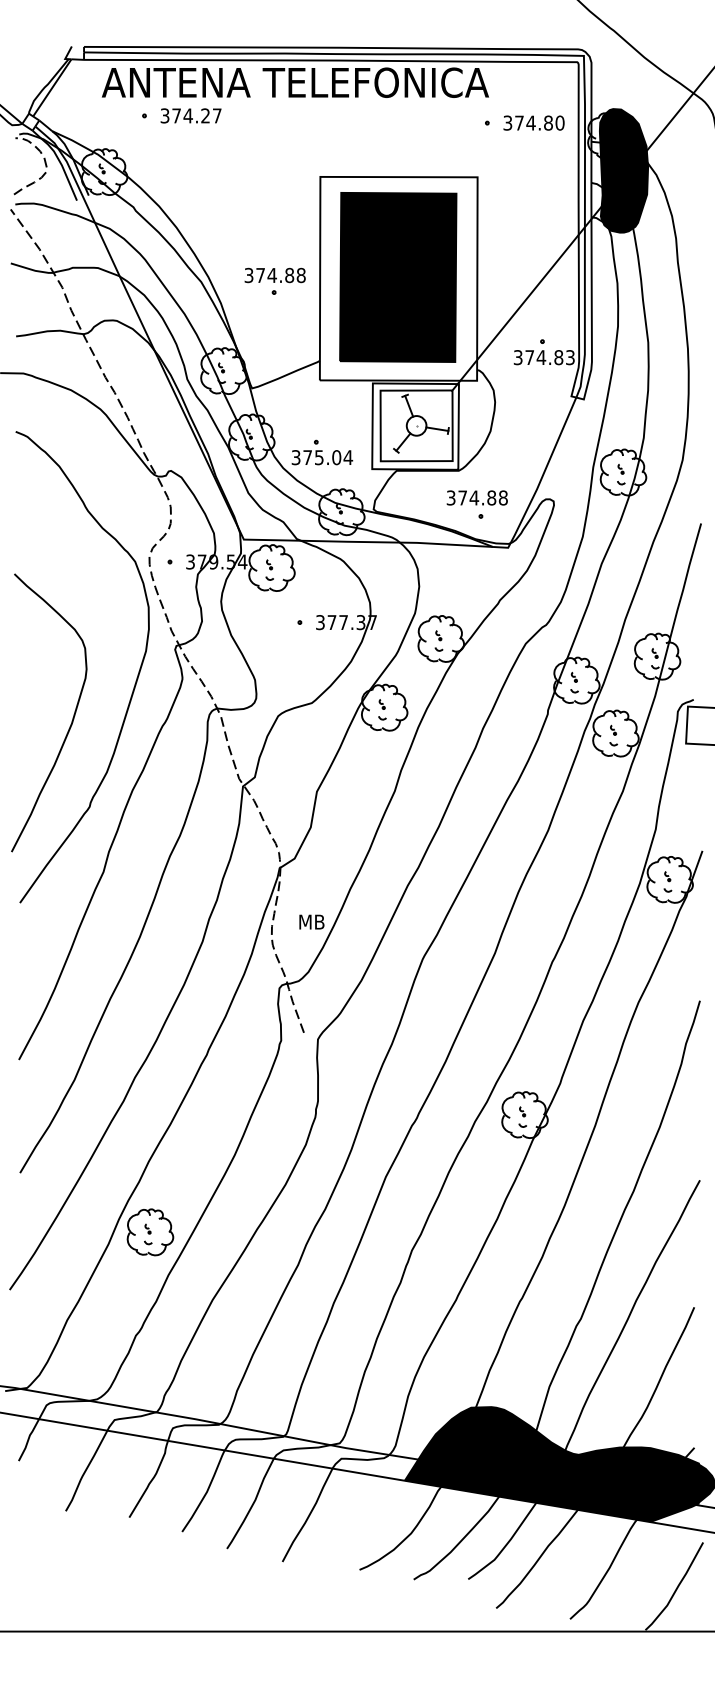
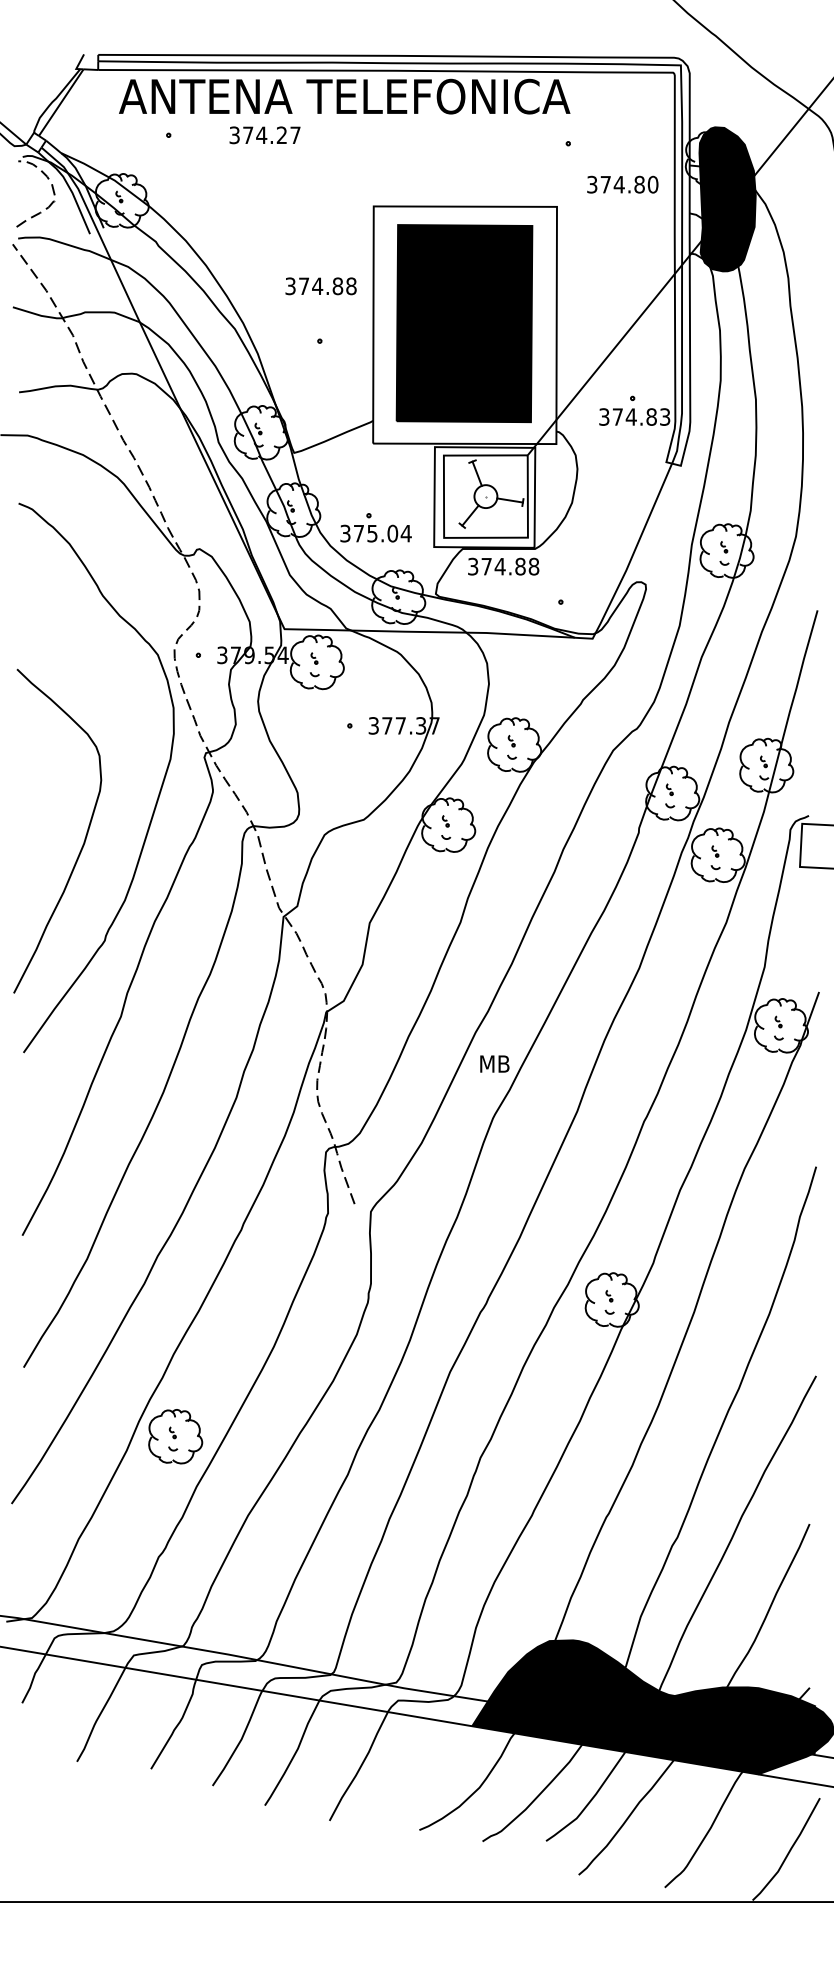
text: (190, 116) -> (264, 135), moved
text: (533, 122) -> (622, 184), moved
text: (274, 275) -> (320, 286), moved
text: (477, 497) -> (503, 566), moved
text: (311, 921) -> (494, 1063), moved

